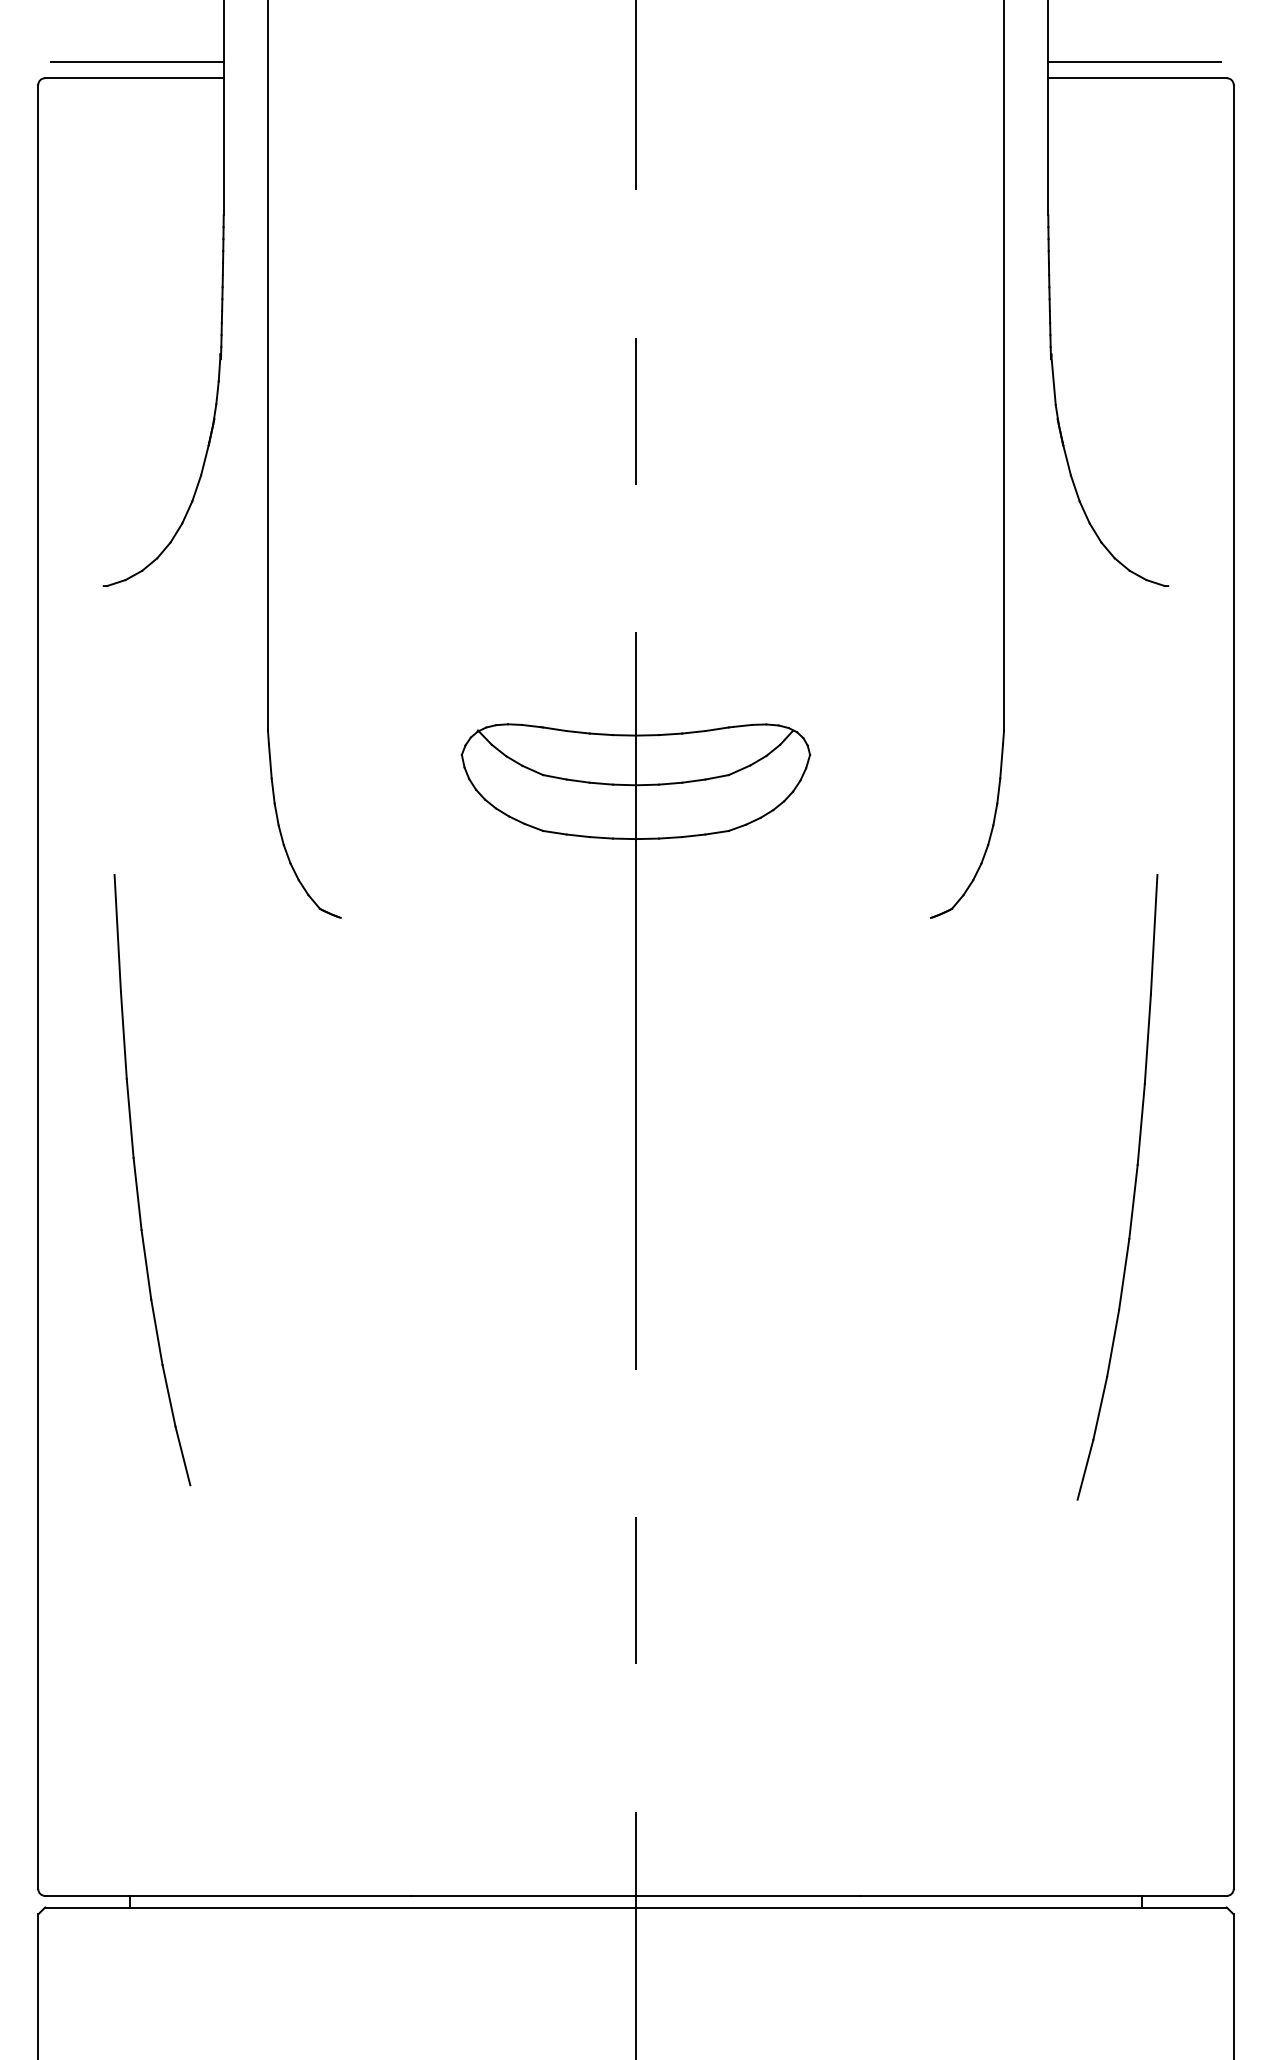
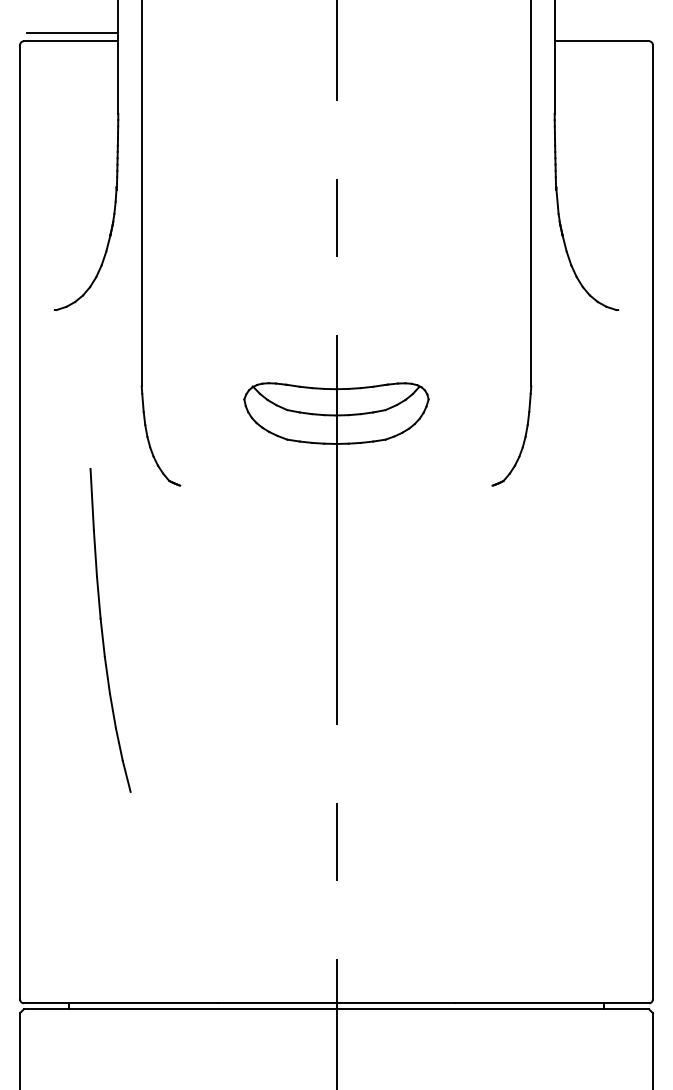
line: (1134, 61) -> (600, 32), removed
part: (139, 1184) -> (103, 632), moved
part: (1132, 1187) -> (599, 628), removed

